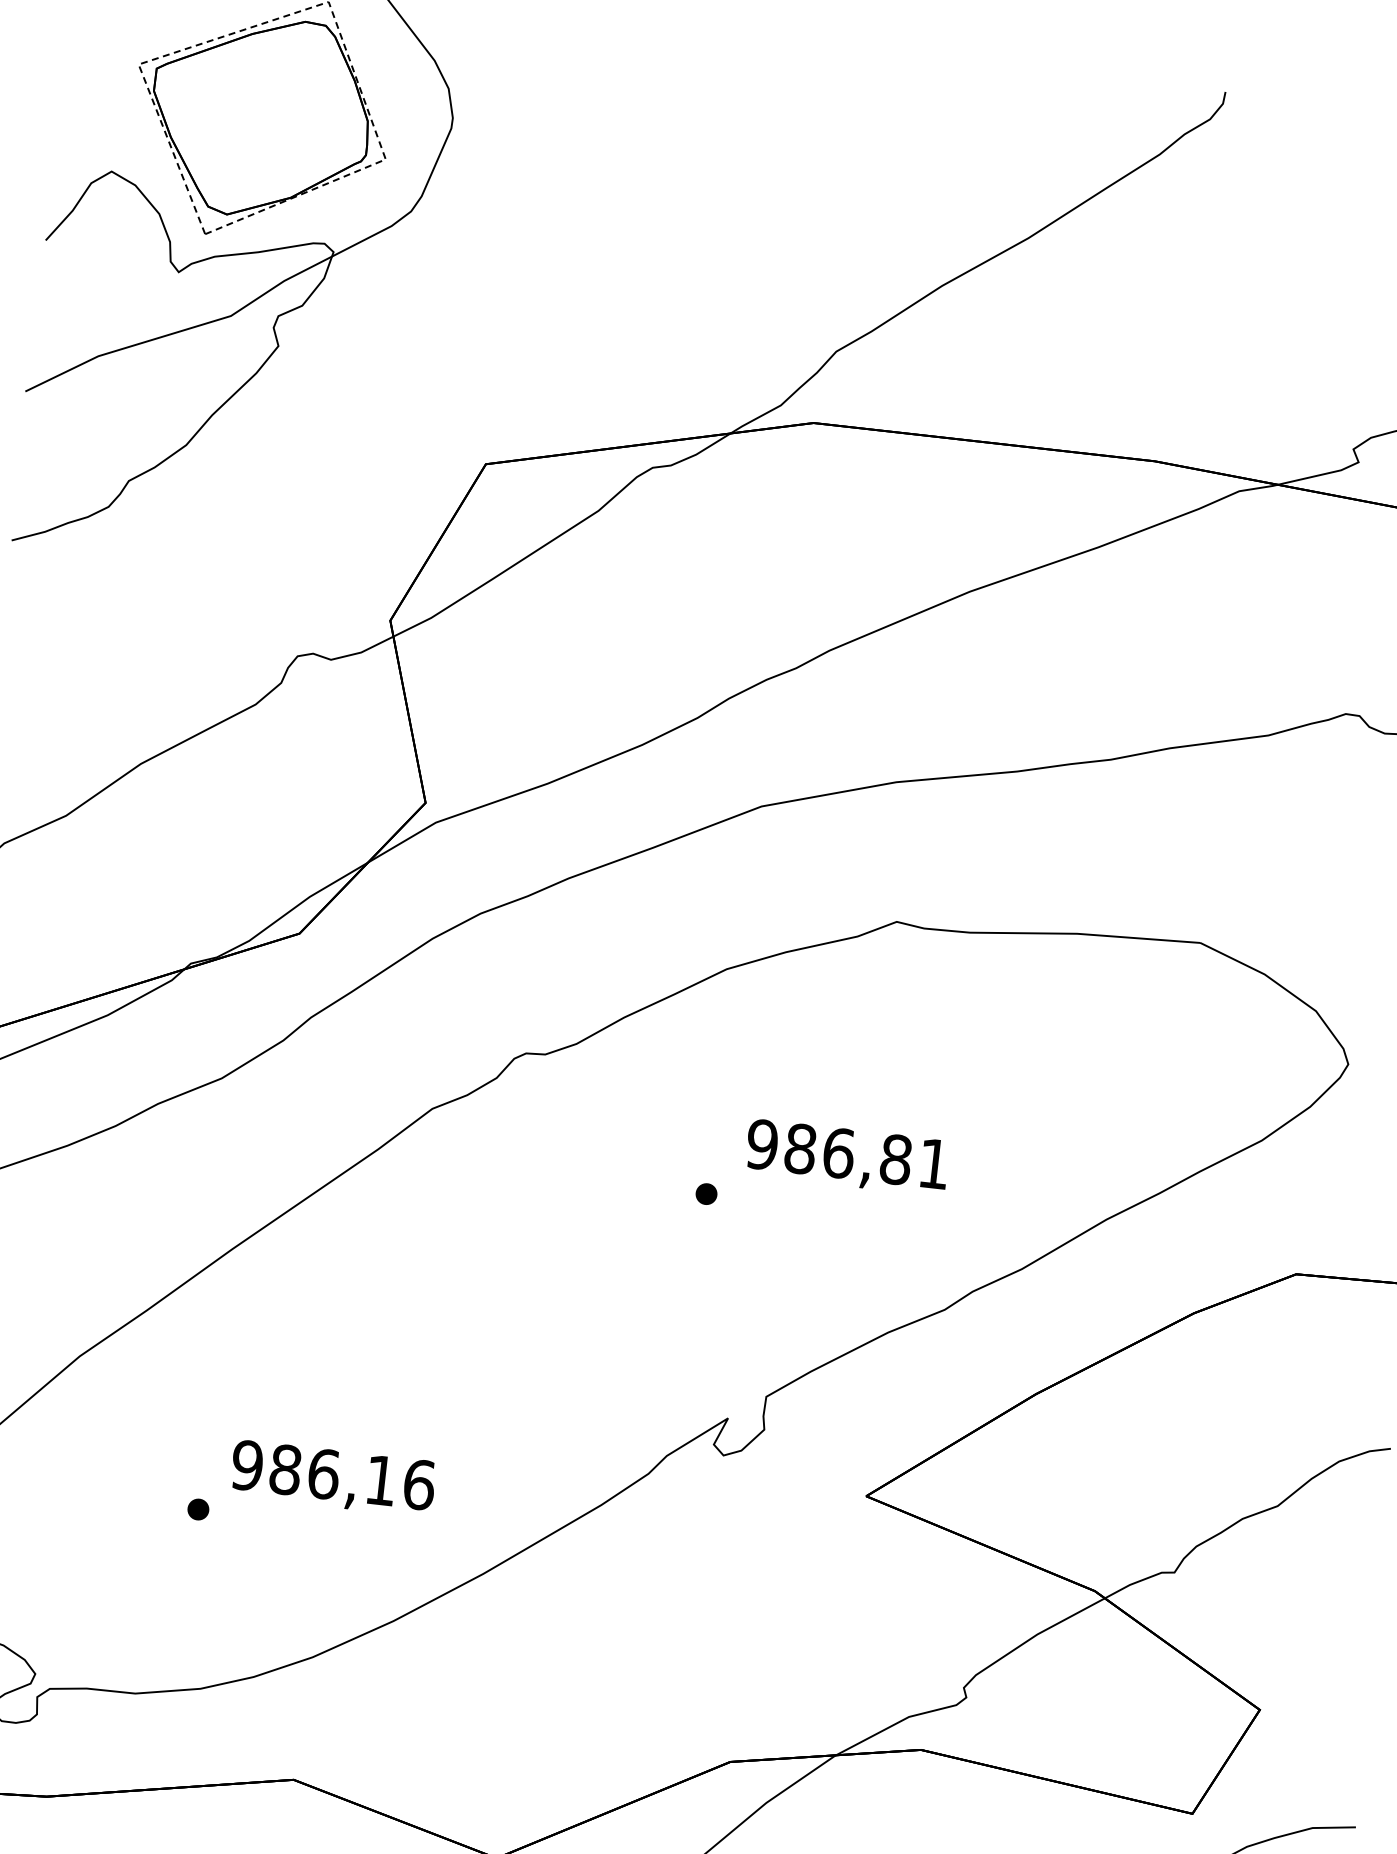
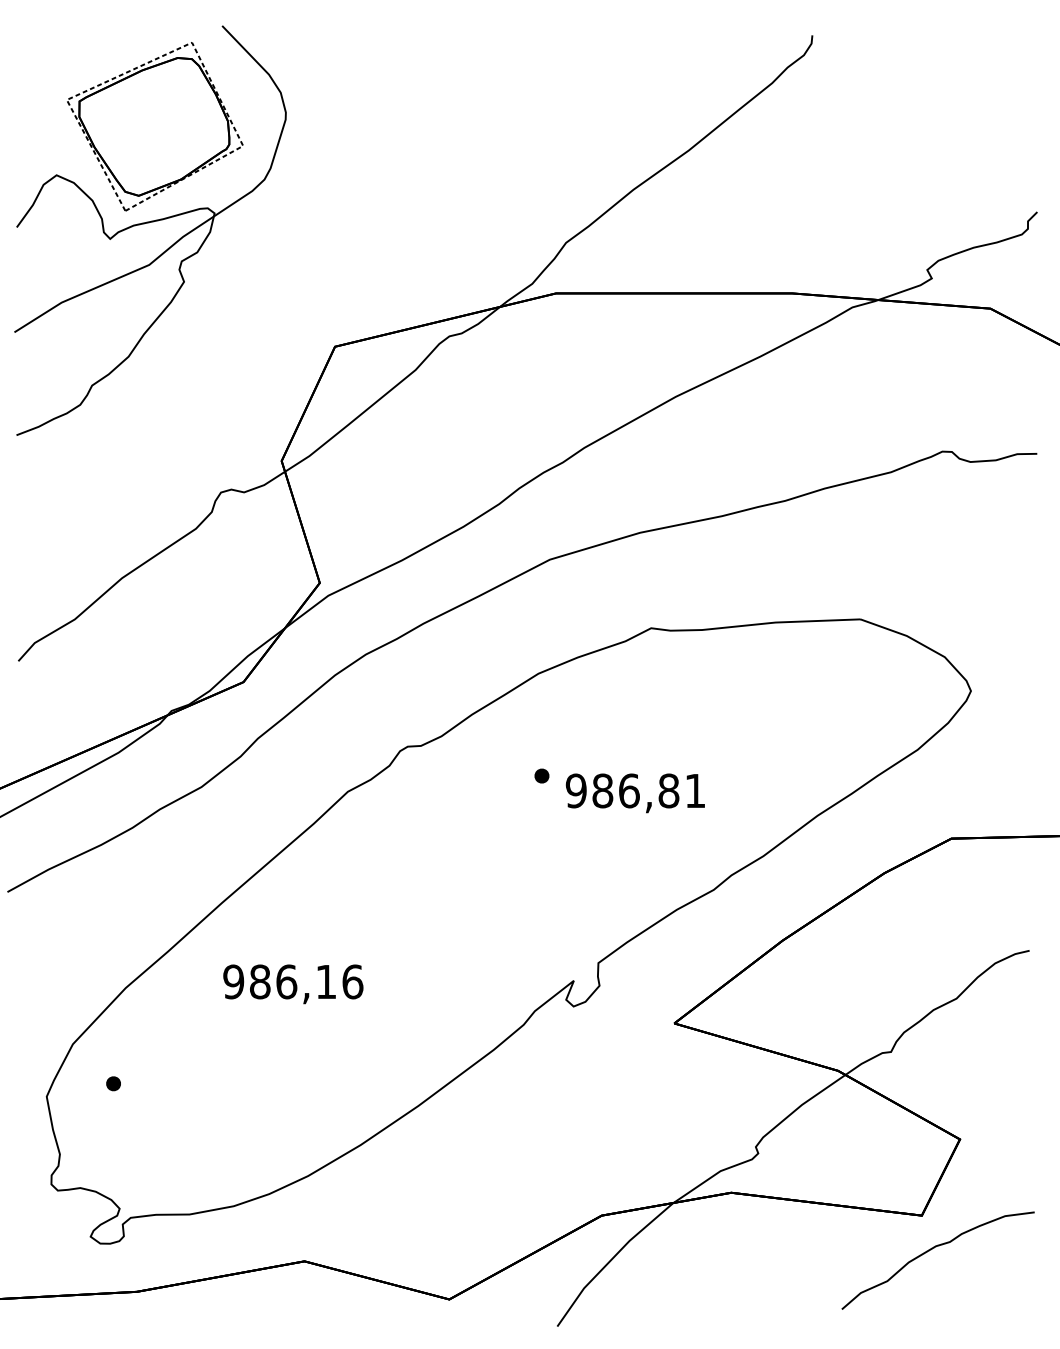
part: (705, 1193) -> (541, 775), moved
text: (333, 1478) -> (293, 984), moved
part: (198, 1509) -> (113, 1083), moved

